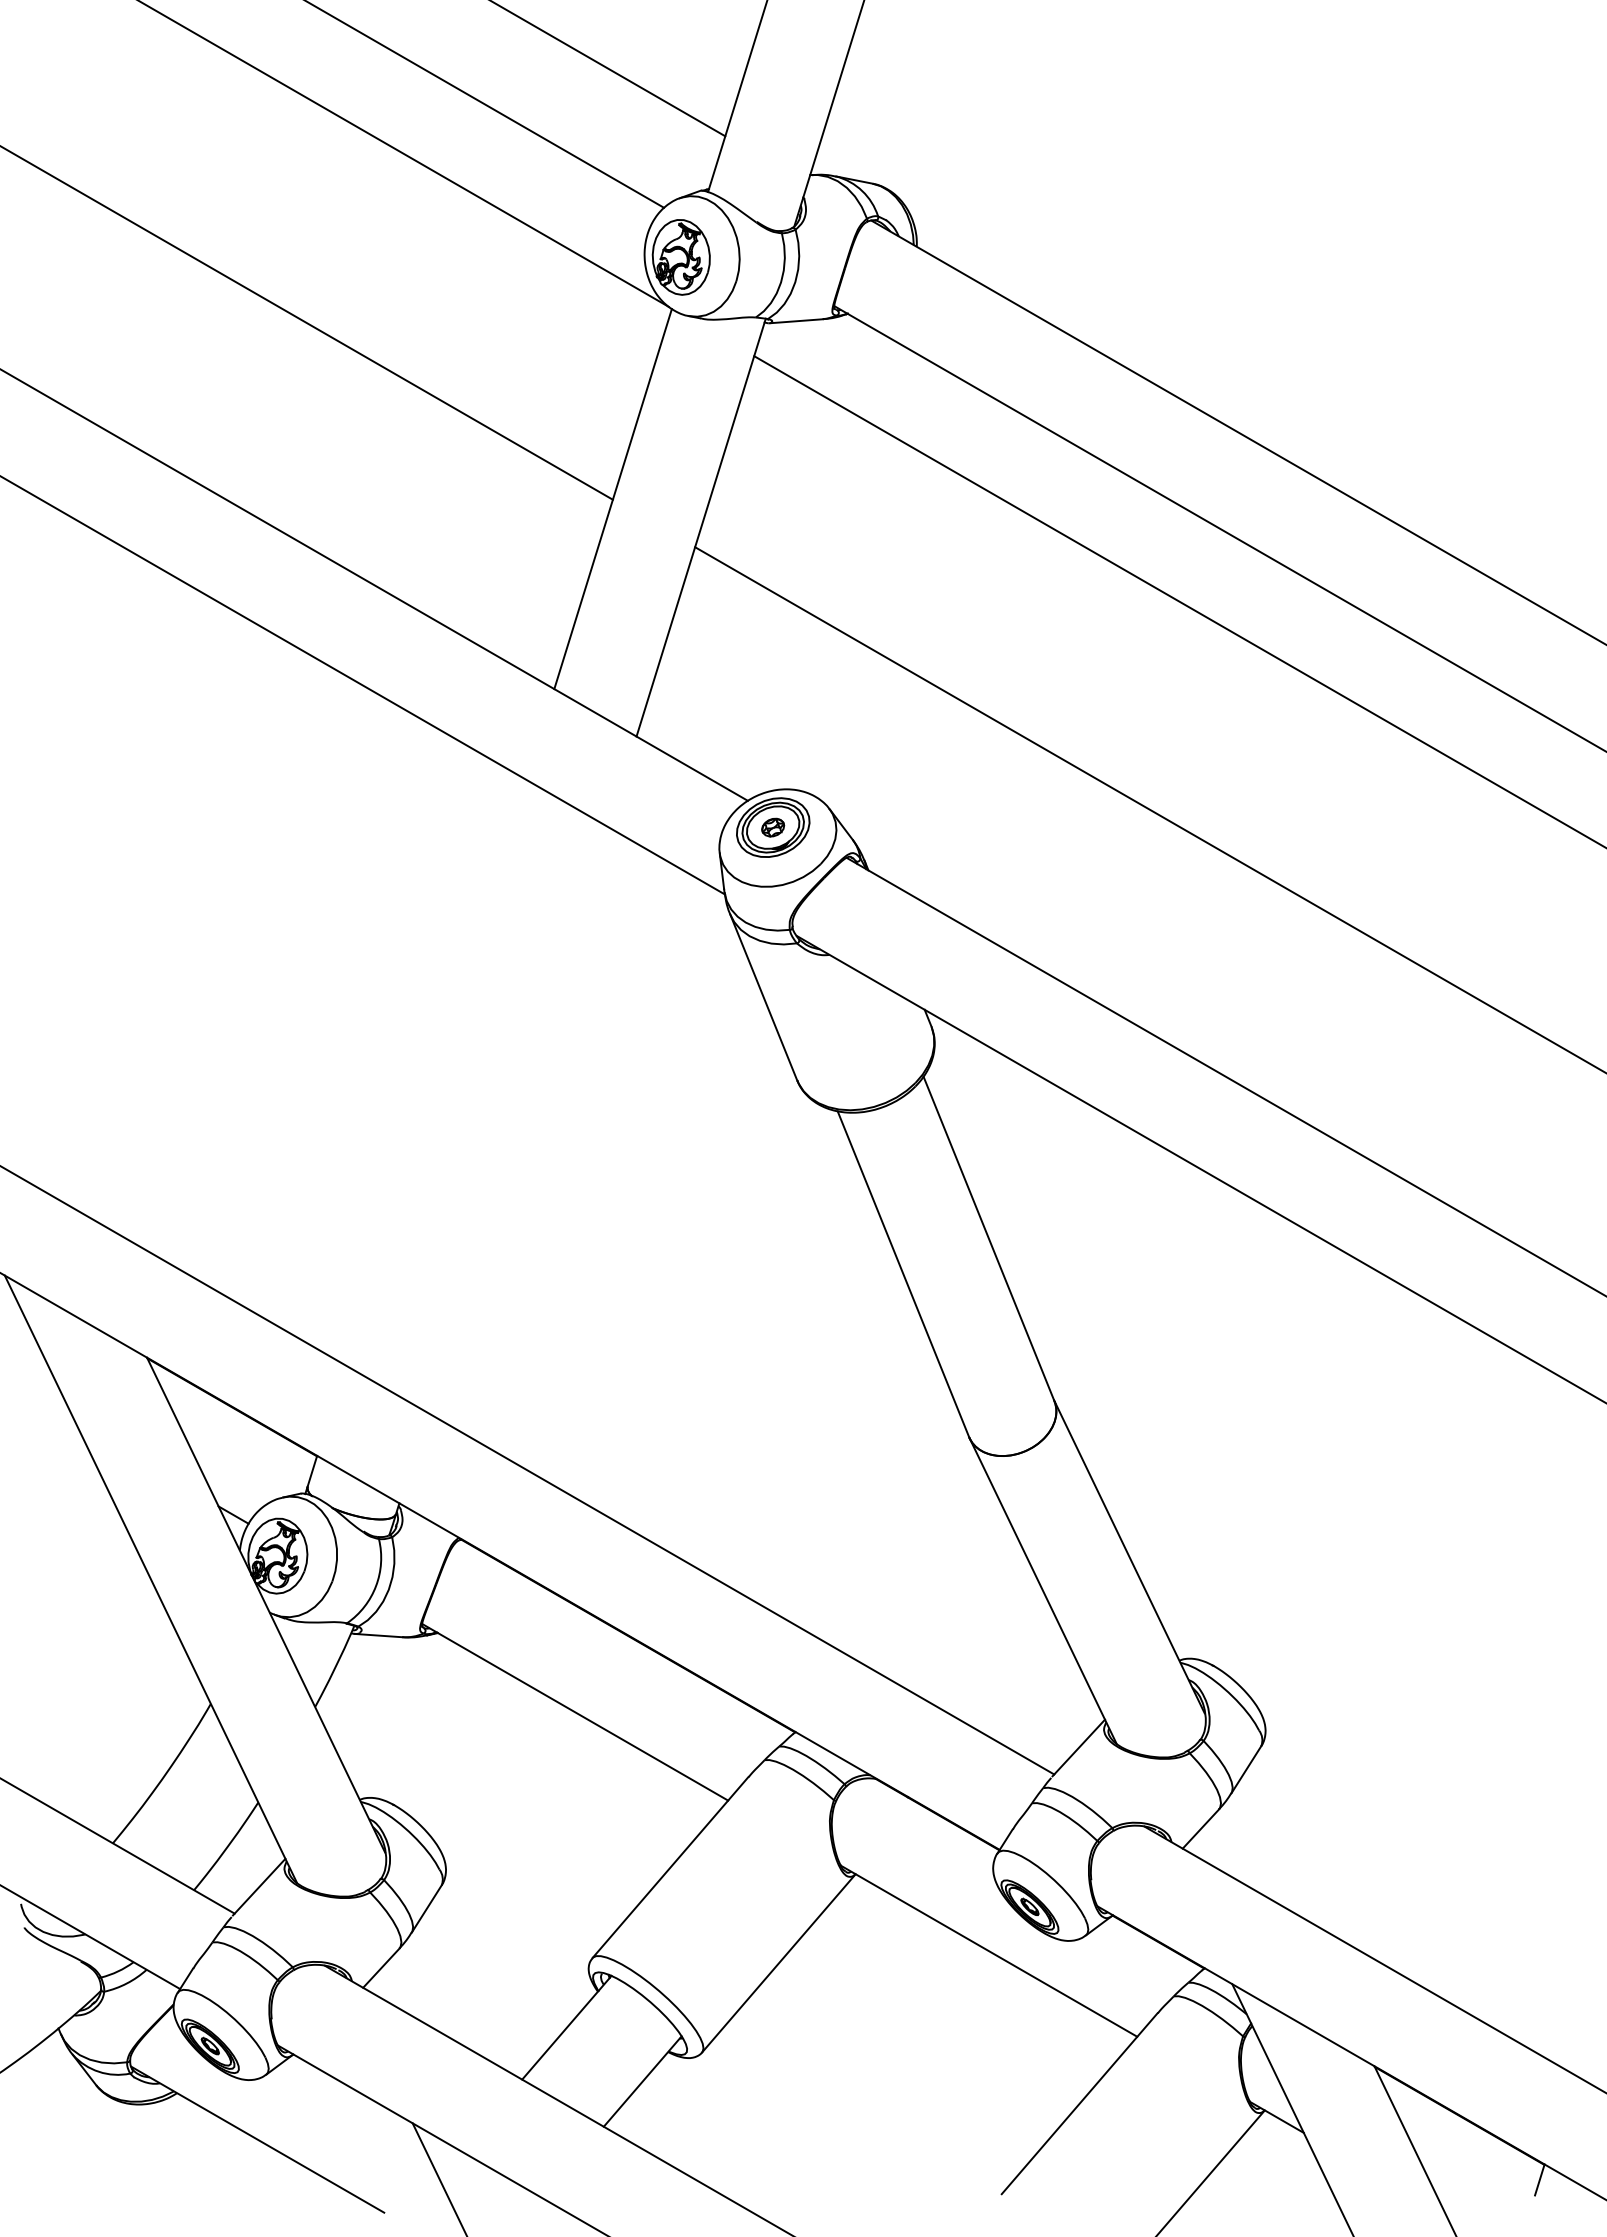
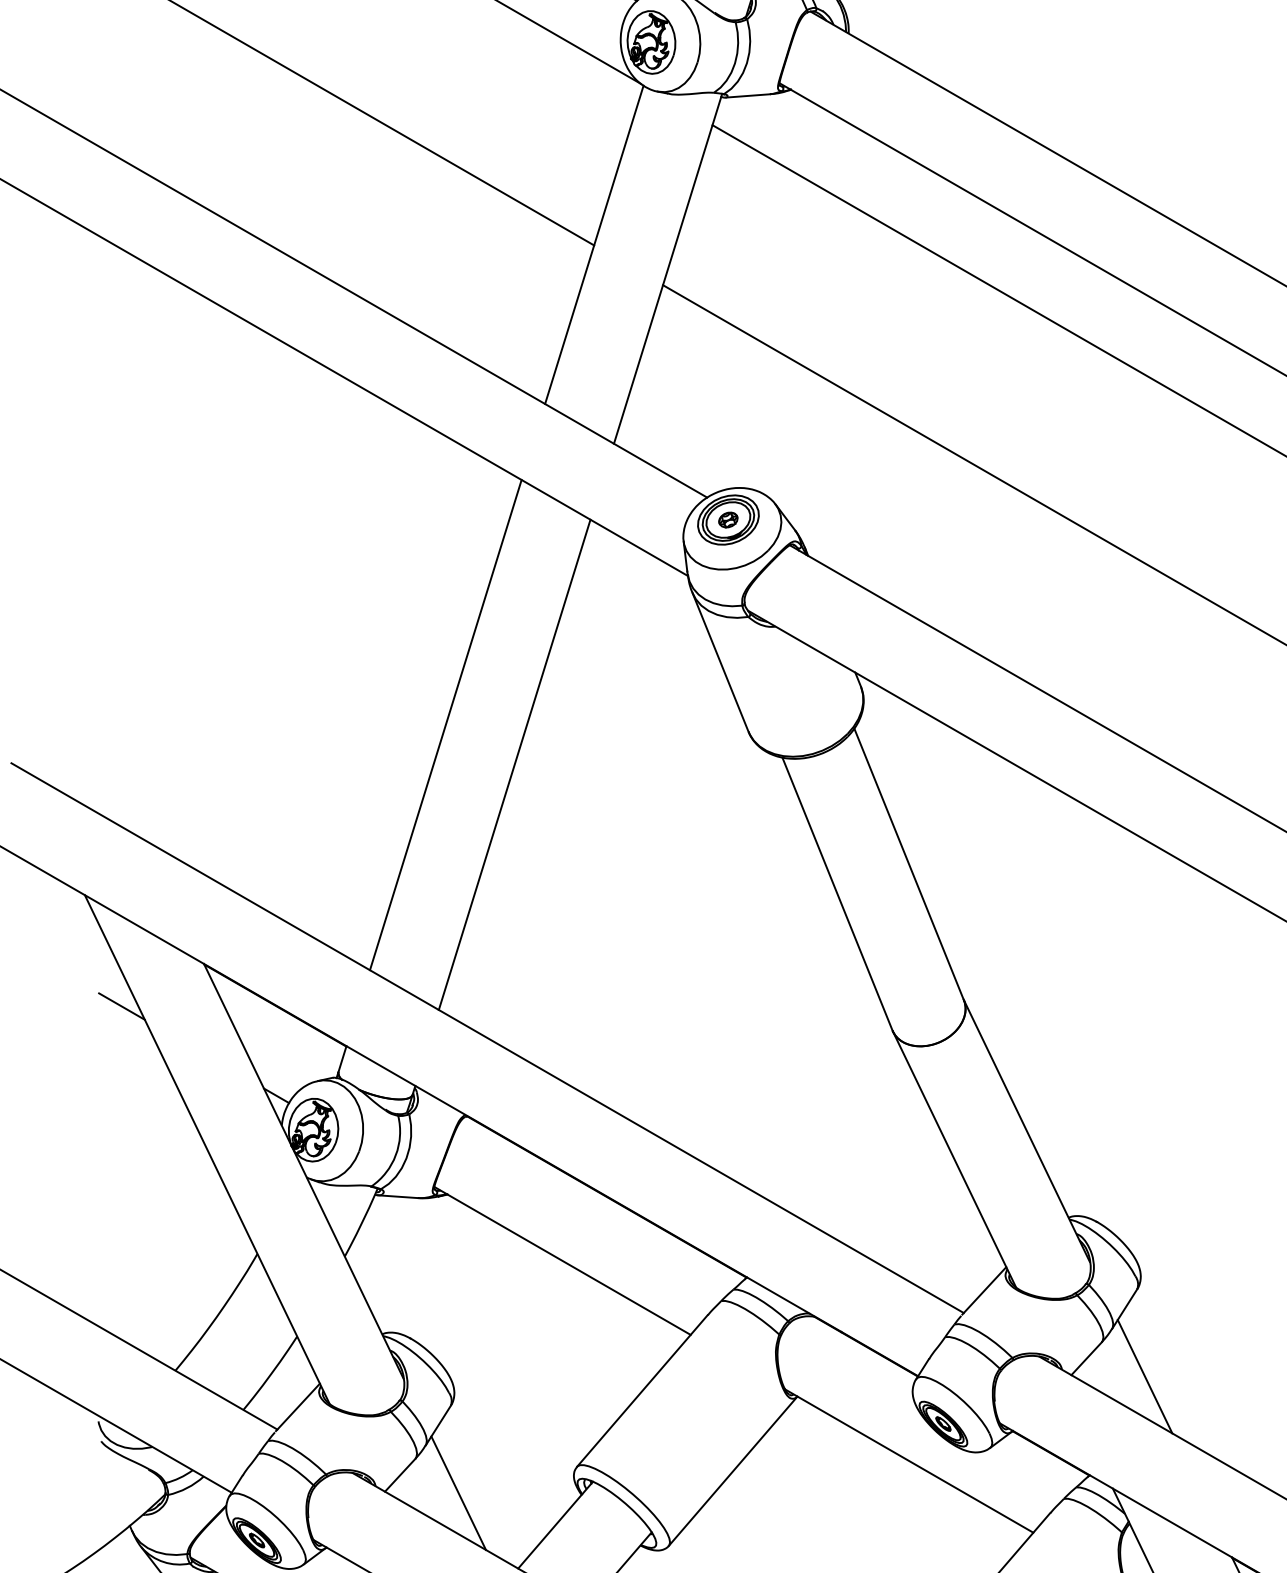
line: (435, 1072) -> (445, 725), added
line: (517, 1119) -> (514, 764), added
line: (48, 1408) -> (121, 1006), added
line: (1270, 1850) -> (1144, 1376), added
line: (450, 1989) -> (458, 1493), added

